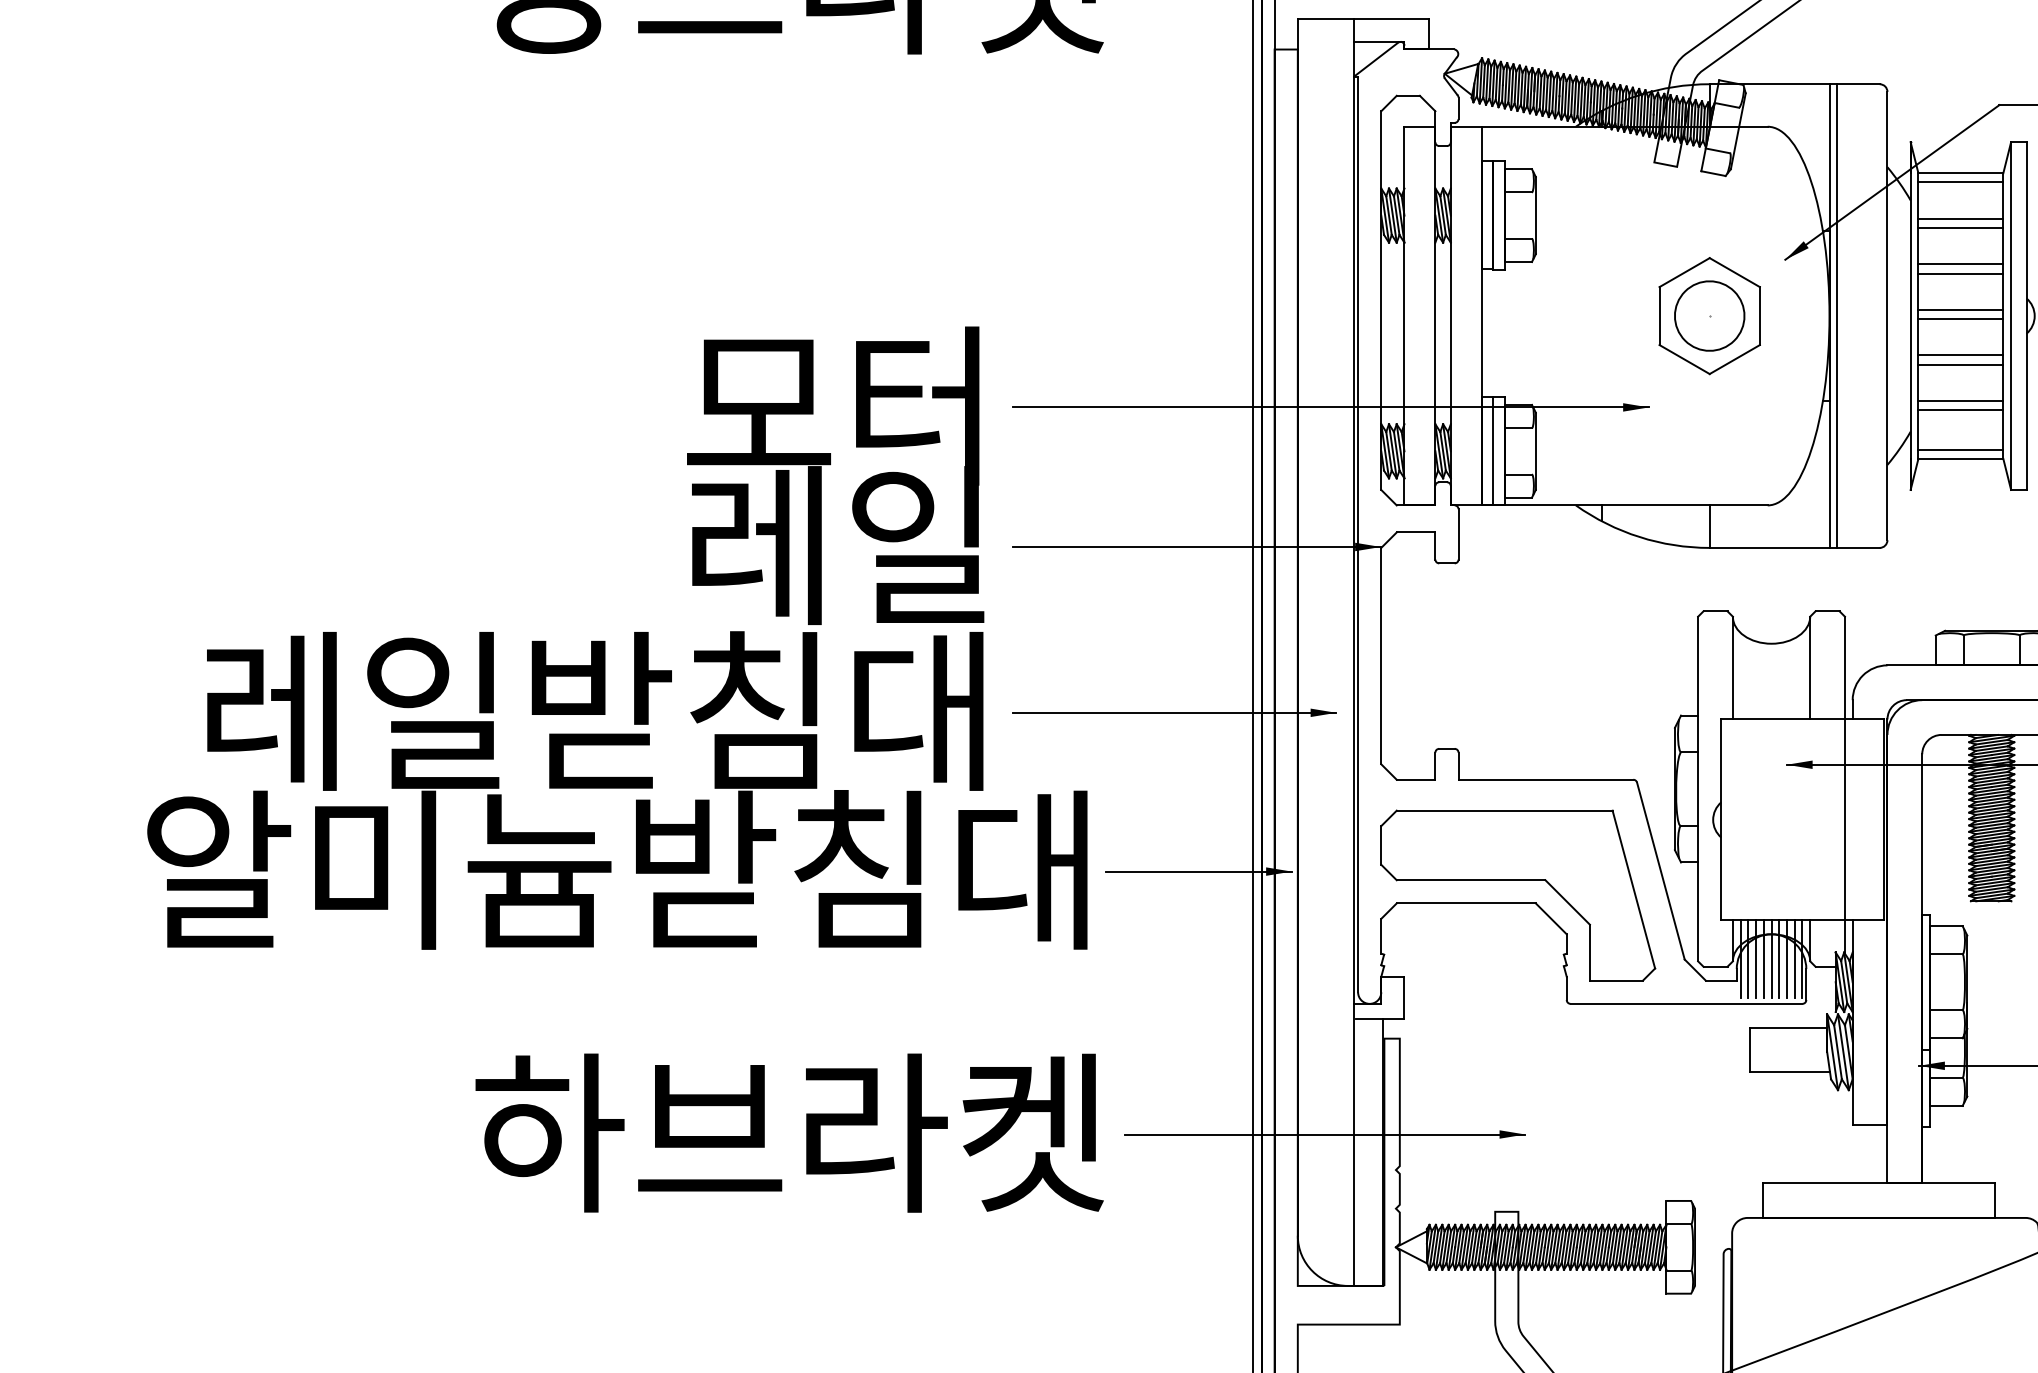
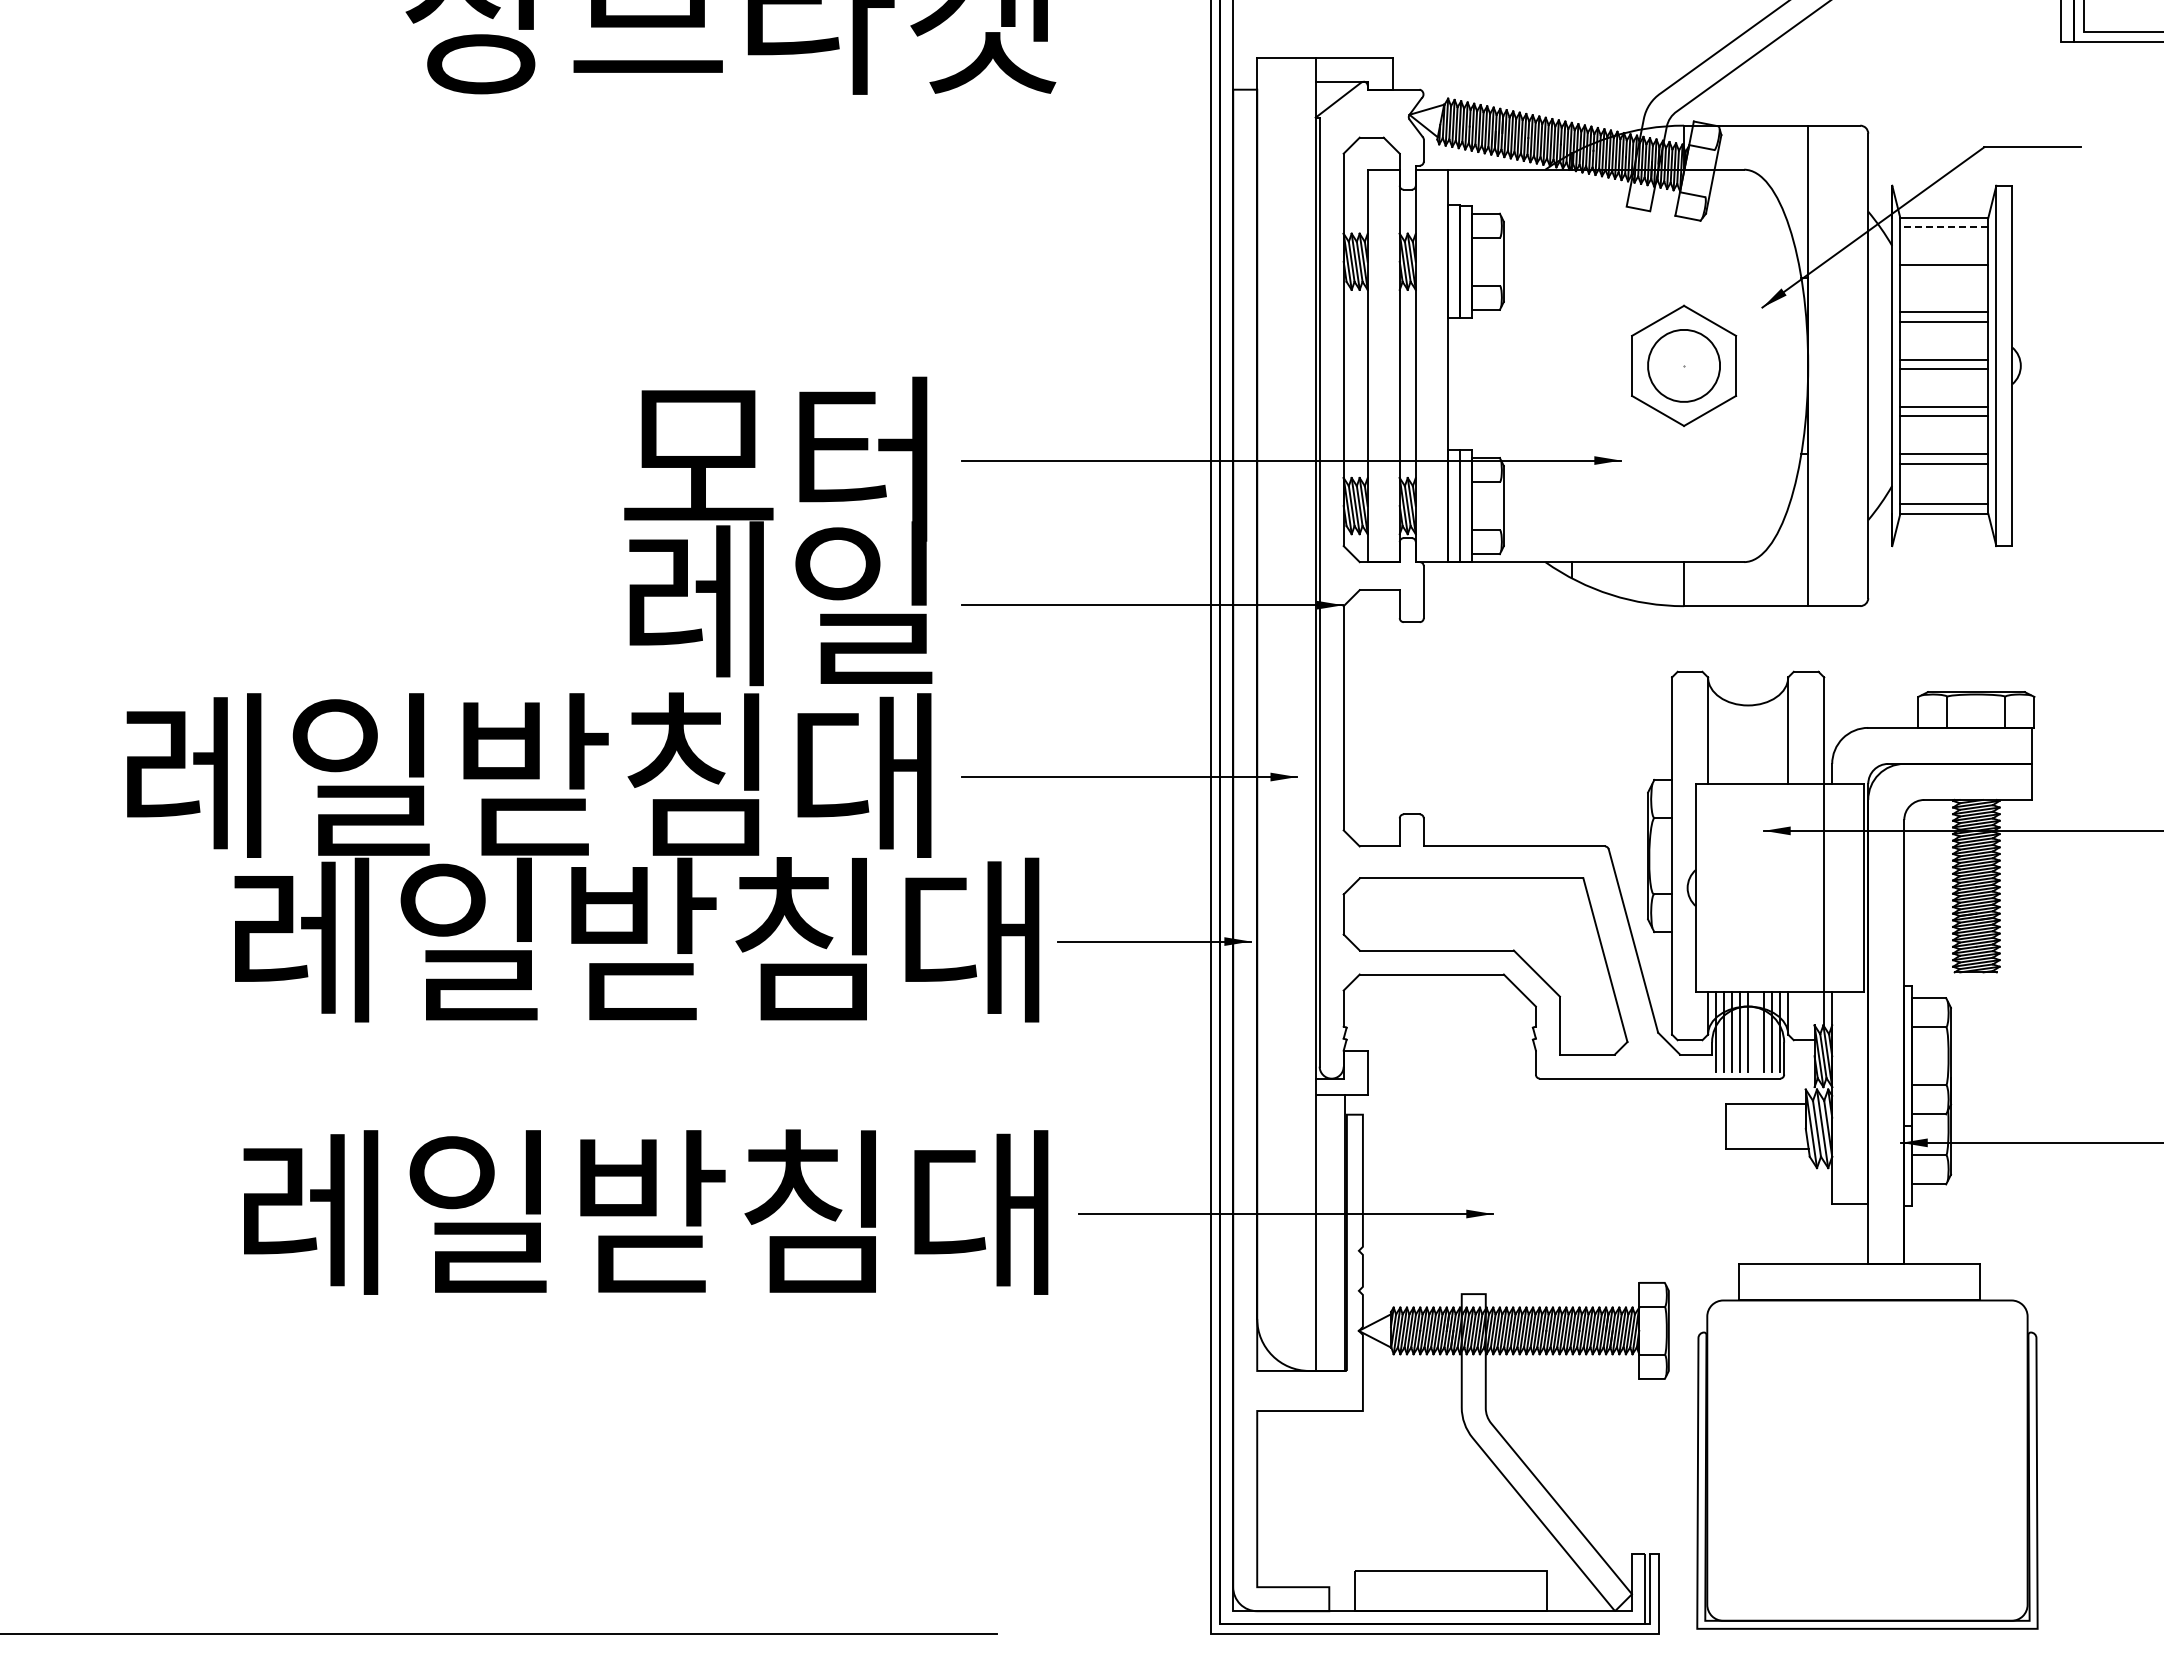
line: (1960, 182) -> (1943, 227), solid -> dashed
line: (1961, 227) -> (1944, 274), removed
line: (1837, 315) -> (1816, 365), removed
text: (379, 869) -> (305, 939), 알미늄받침대 -> 레일받침대
line: (1779, 959) -> (1756, 1032), removed
text: (711, 1133) -> (649, 1212), 하브라켓 -> 레일받침대

